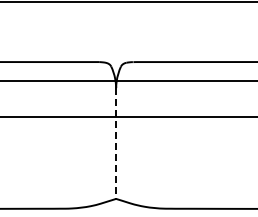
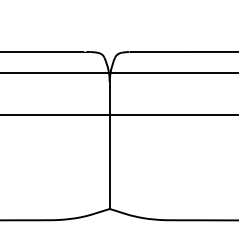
line: (116, 144) -> (110, 146), dashed -> solid

